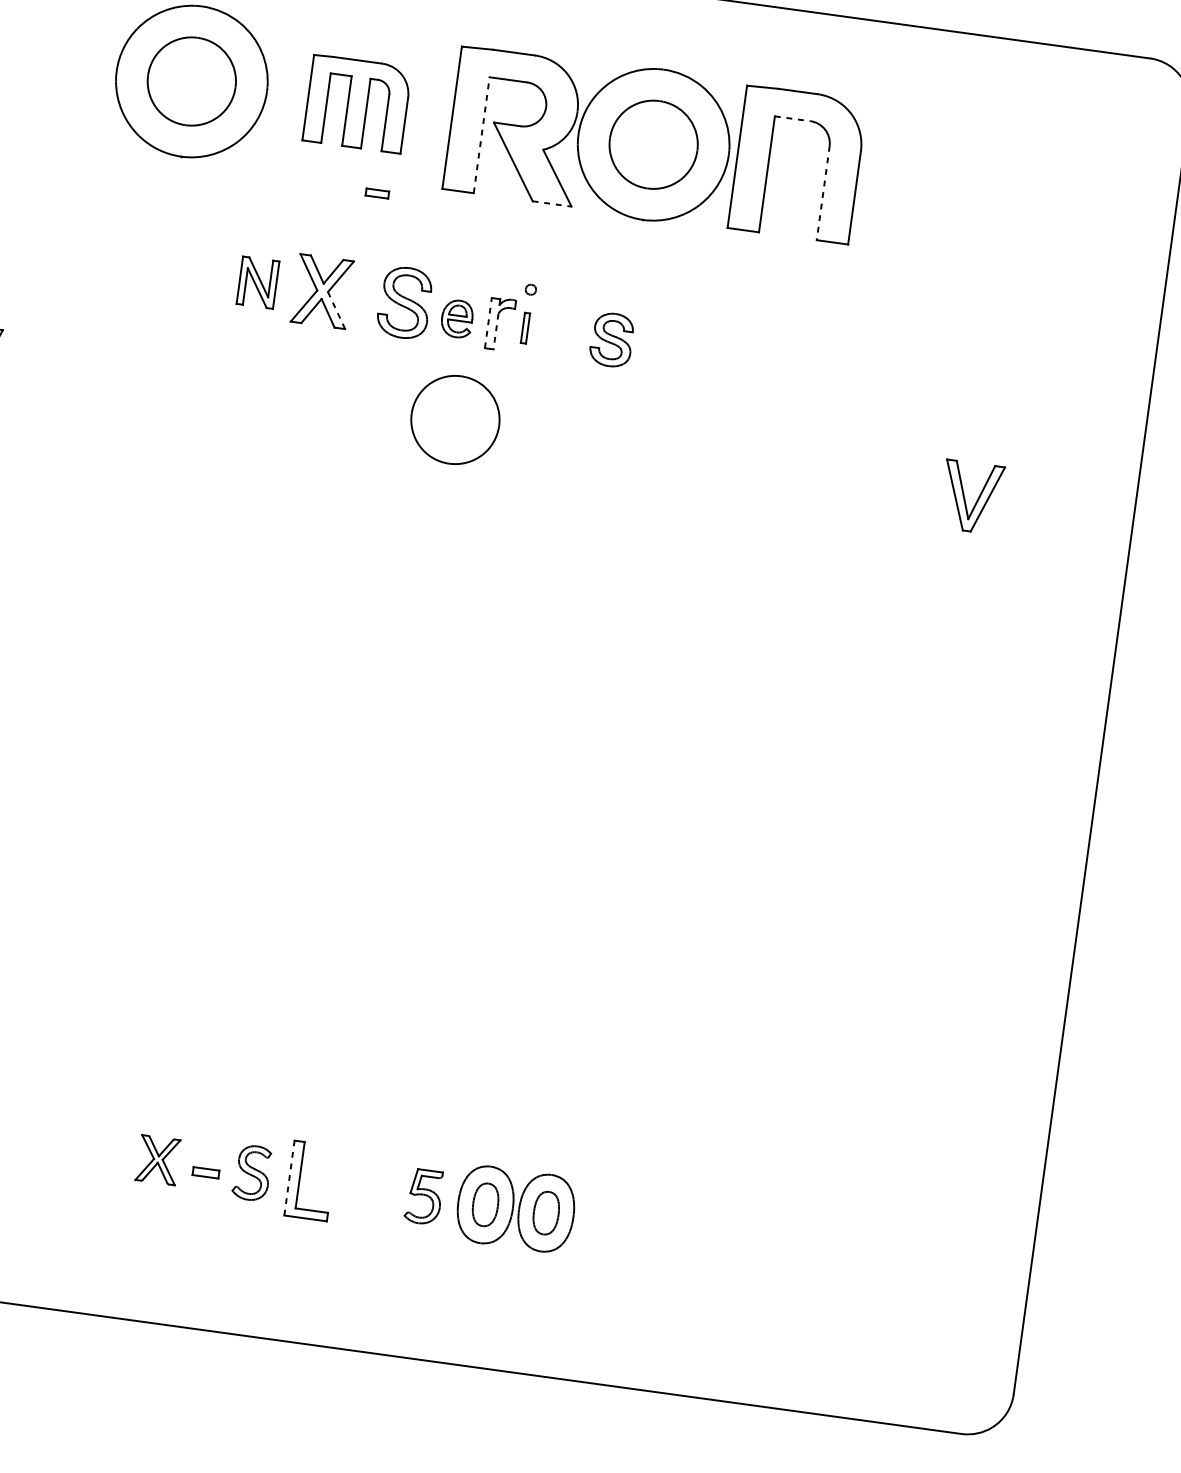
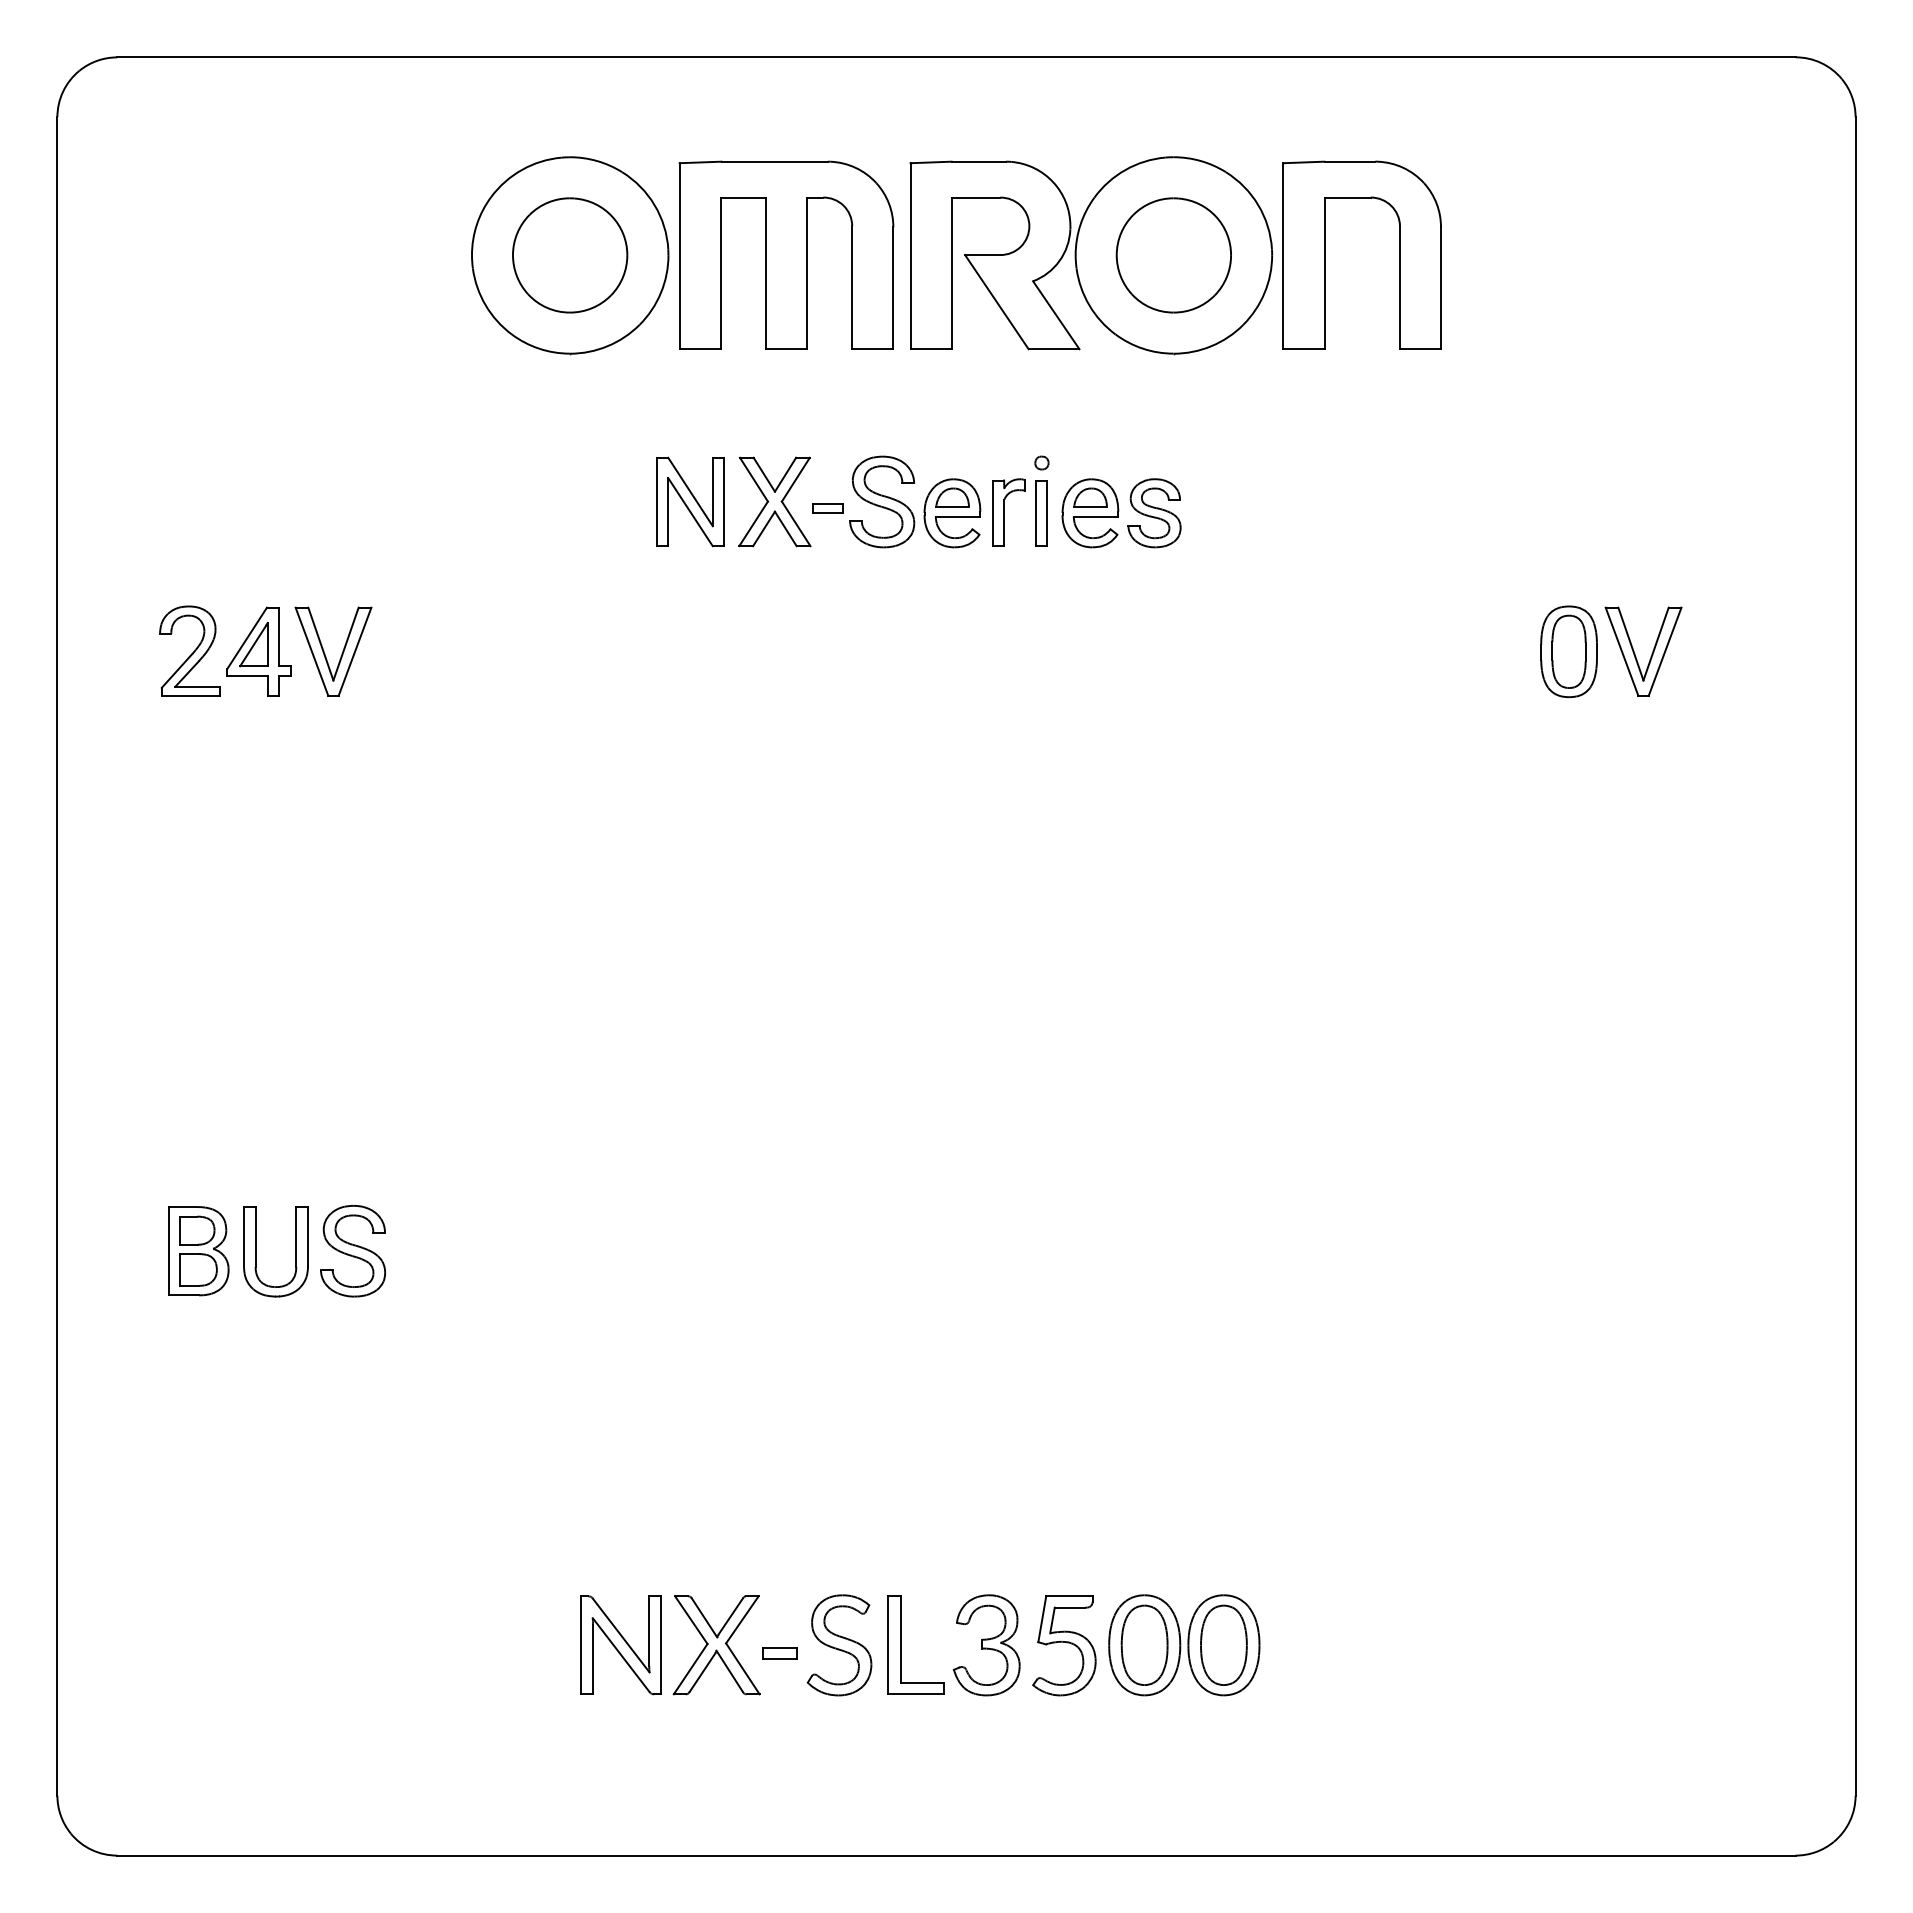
part: (357, 103) -> (786, 254), size x1.67
line: (793, 118) -> (1348, 197), dashed -> solid
line: (481, 135) -> (951, 273), dashed -> solid
part: (377, 193) -> (827, 508), moved
line: (823, 193) -> (1400, 287), dashed -> solid
line: (552, 204) -> (1054, 349), dashed -> solid
part: (258, 282) -> (690, 501), size x1.43
line: (336, 311) -> (796, 524), dashed -> solid
part: (457, 318) -> (952, 513), size x1.43
line: (488, 323) -> (993, 513), dashed -> solid
part: (525, 328) -> (1041, 513), size x1.67
line: (495, 332) -> (1004, 523), dashed -> solid
part: (562, 333) -> (1090, 513), added
part: (455, 420) -> (967, 643), removed
part: (914, 489) -> (1568, 651), added
part: (84, 1150) -> (620, 1645), added
part: (158, 1160) -> (716, 1645), size x1.67
part: (252, 1173) -> (839, 1645), size x1.43
line: (289, 1178) -> (888, 1645), dashed -> solid
part: (364, 1188) -> (986, 1645), added
part: (424, 1196) -> (1064, 1645), size x1.43
part: (485, 1204) -> (1144, 1644), size x1.43
part: (546, 1212) -> (1223, 1644), size x1.43

